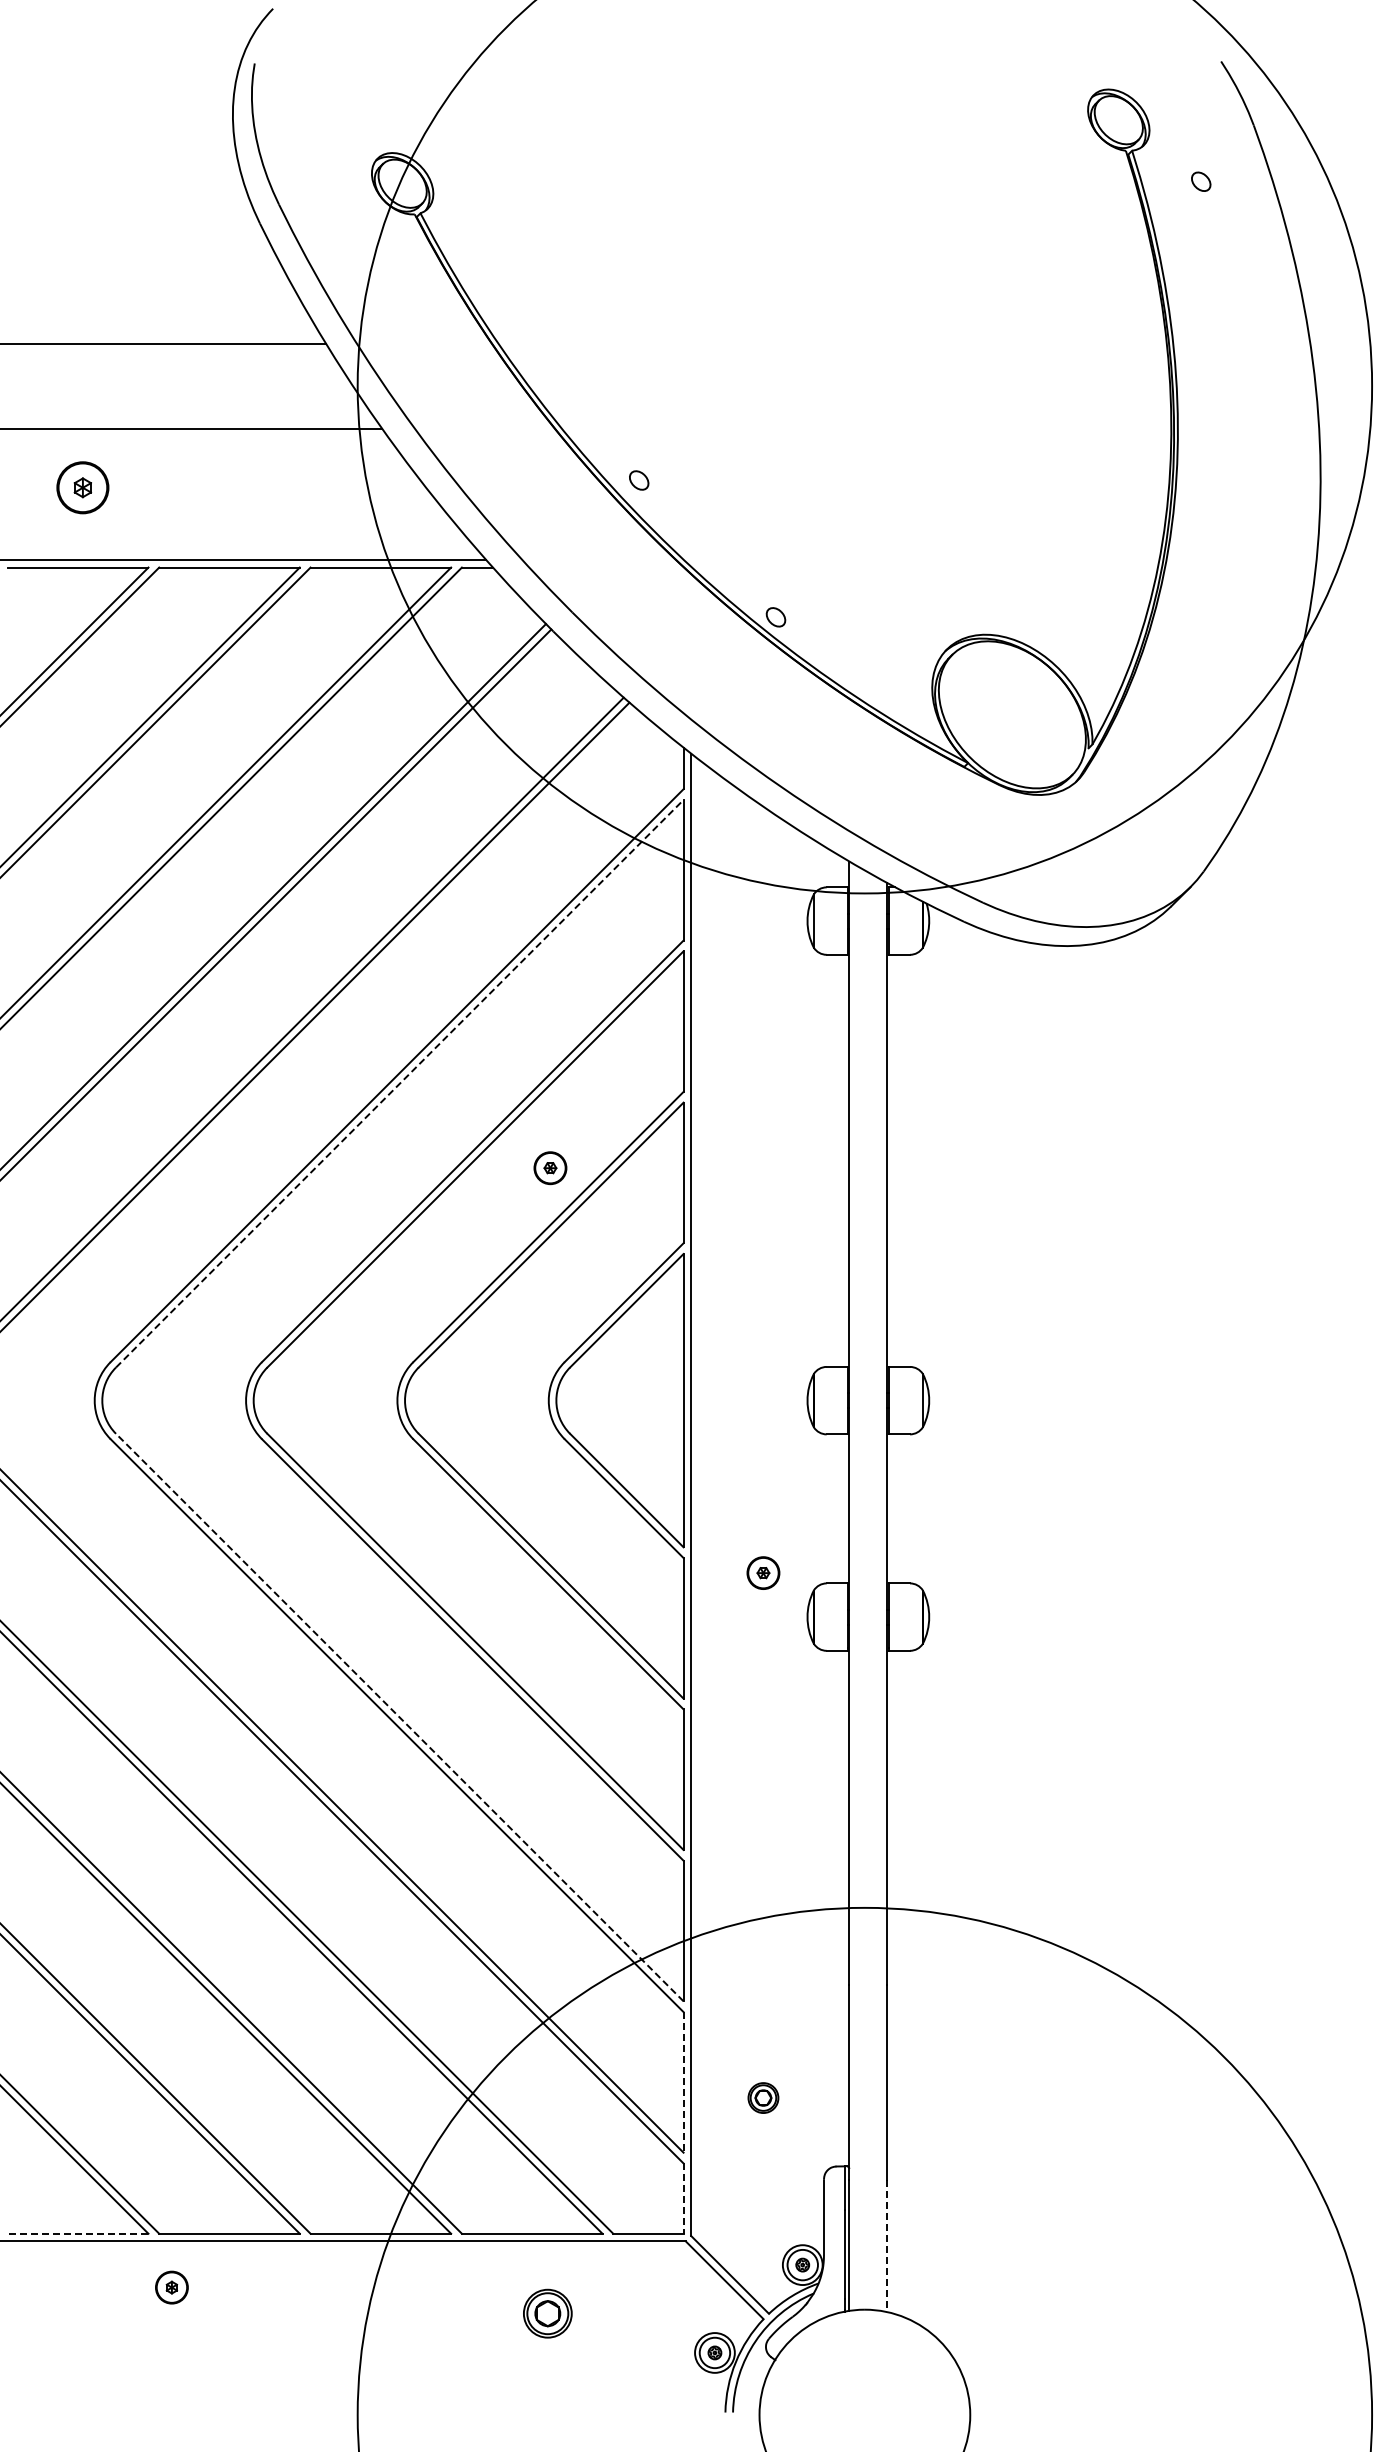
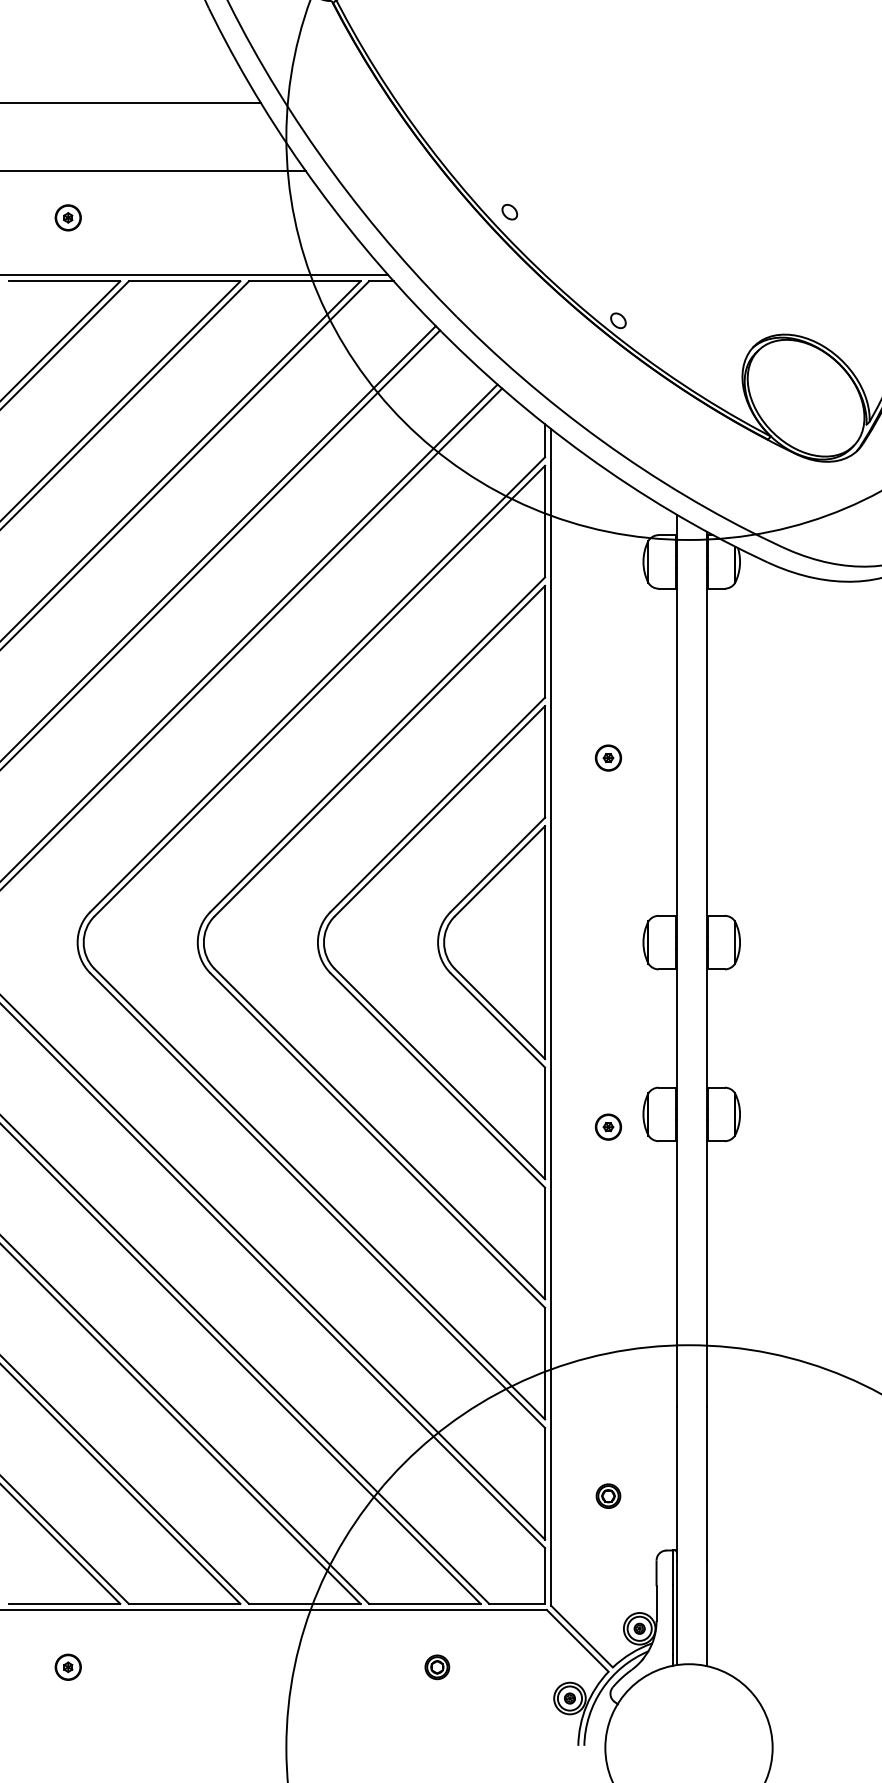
part: (82, 487) -> (67, 217), size x0.62
line: (400, 1083) -> (320, 690), dashed -> solid
part: (550, 1168) -> (608, 758), moved
part: (763, 1572) -> (608, 1126), moved
line: (399, 1717) -> (319, 1194), dashed -> solid
line: (683, 2082) -> (545, 1483), dashed -> solid
line: (683, 2199) -> (545, 1576), dashed -> solid
line: (77, 2233) -> (63, 1603), dashed -> solid
line: (887, 2246) -> (706, 1614), dashed -> solid
part: (171, 2287) -> (67, 1667), moved
part: (547, 2313) -> (437, 1667), size x0.62

